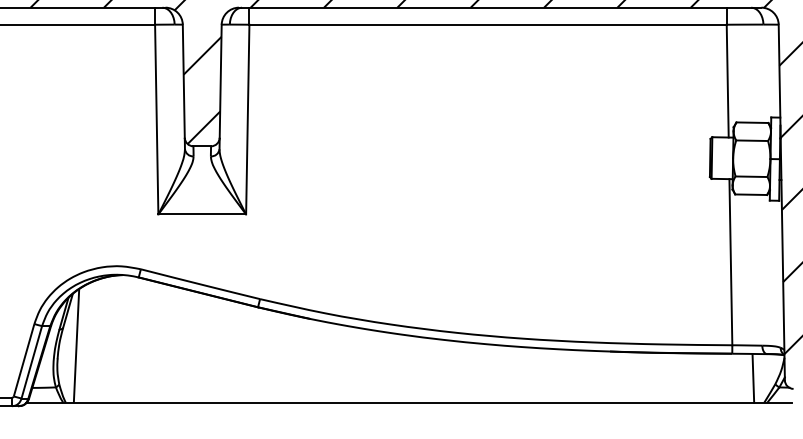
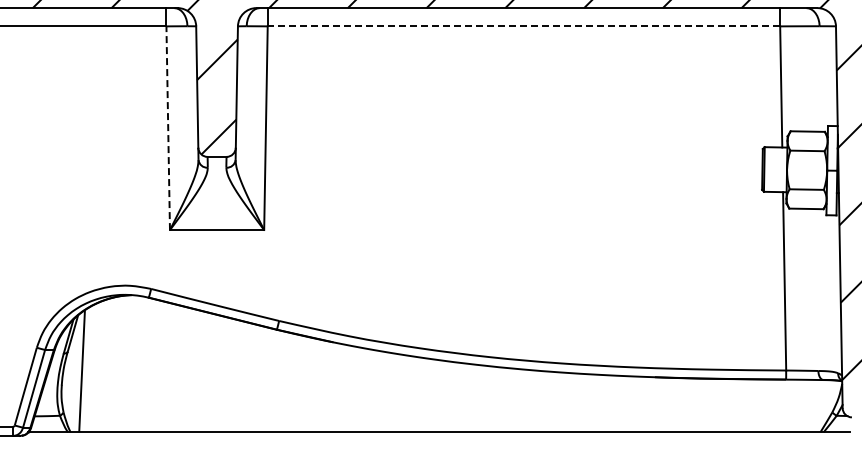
line: (487, 24) -> (523, 26), solid -> dashed
line: (157, 119) -> (168, 128), solid -> dashed
line: (753, 377) -> (808, 405), removed

